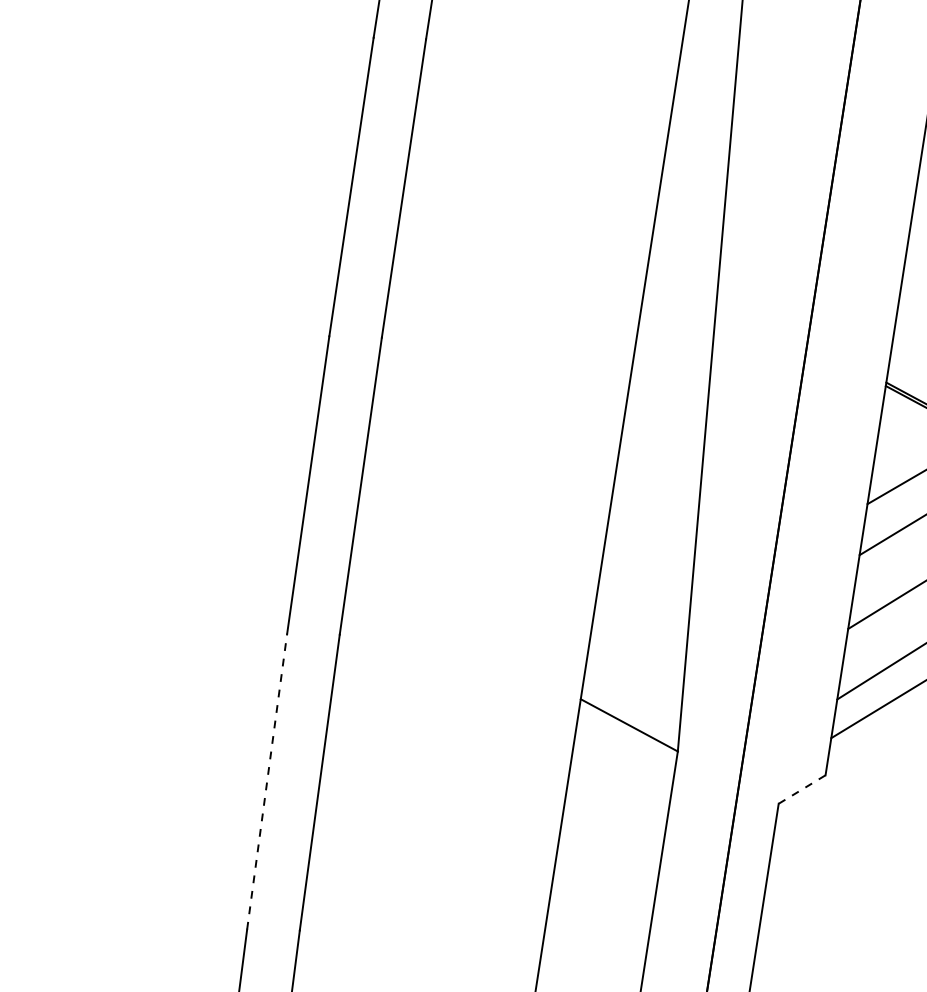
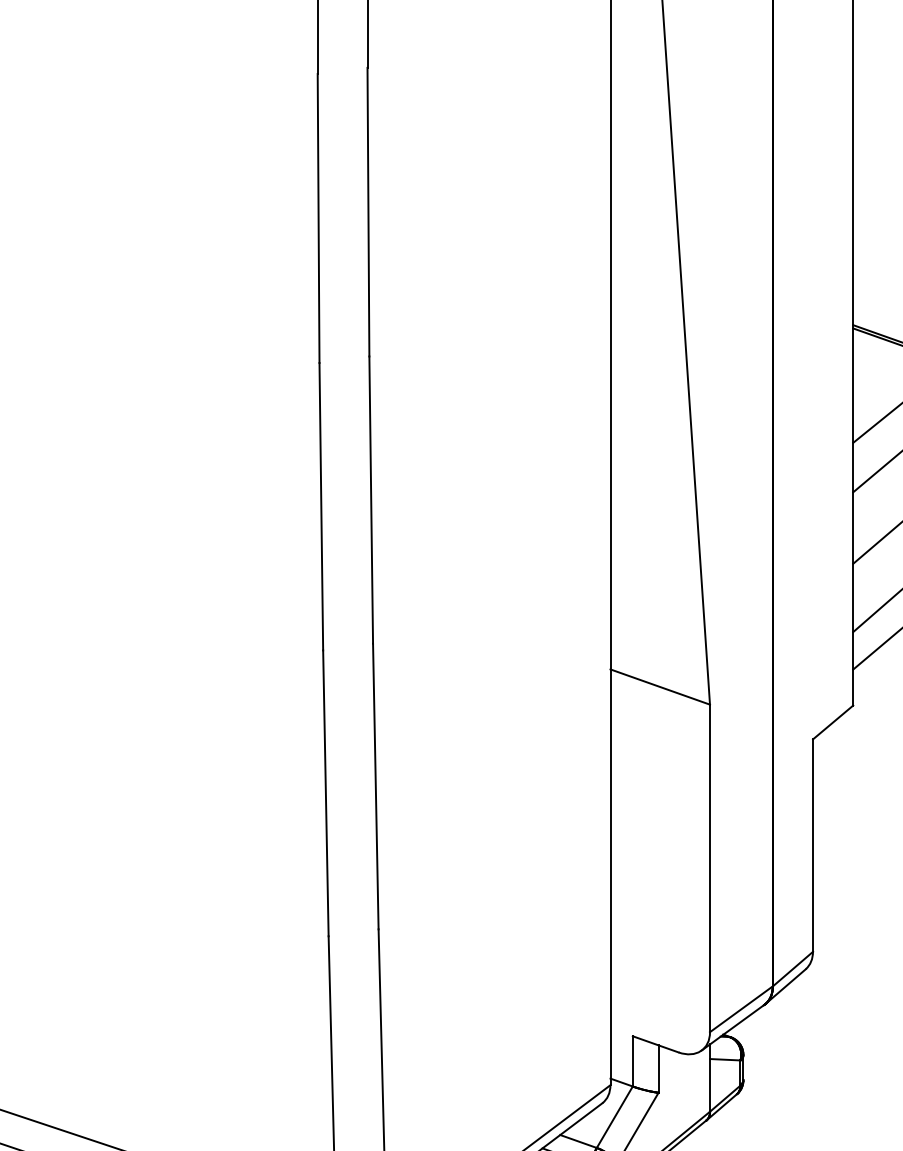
line: (266, 781) -> (325, 793), dashed -> solid
line: (802, 789) -> (833, 722), dashed -> solid

